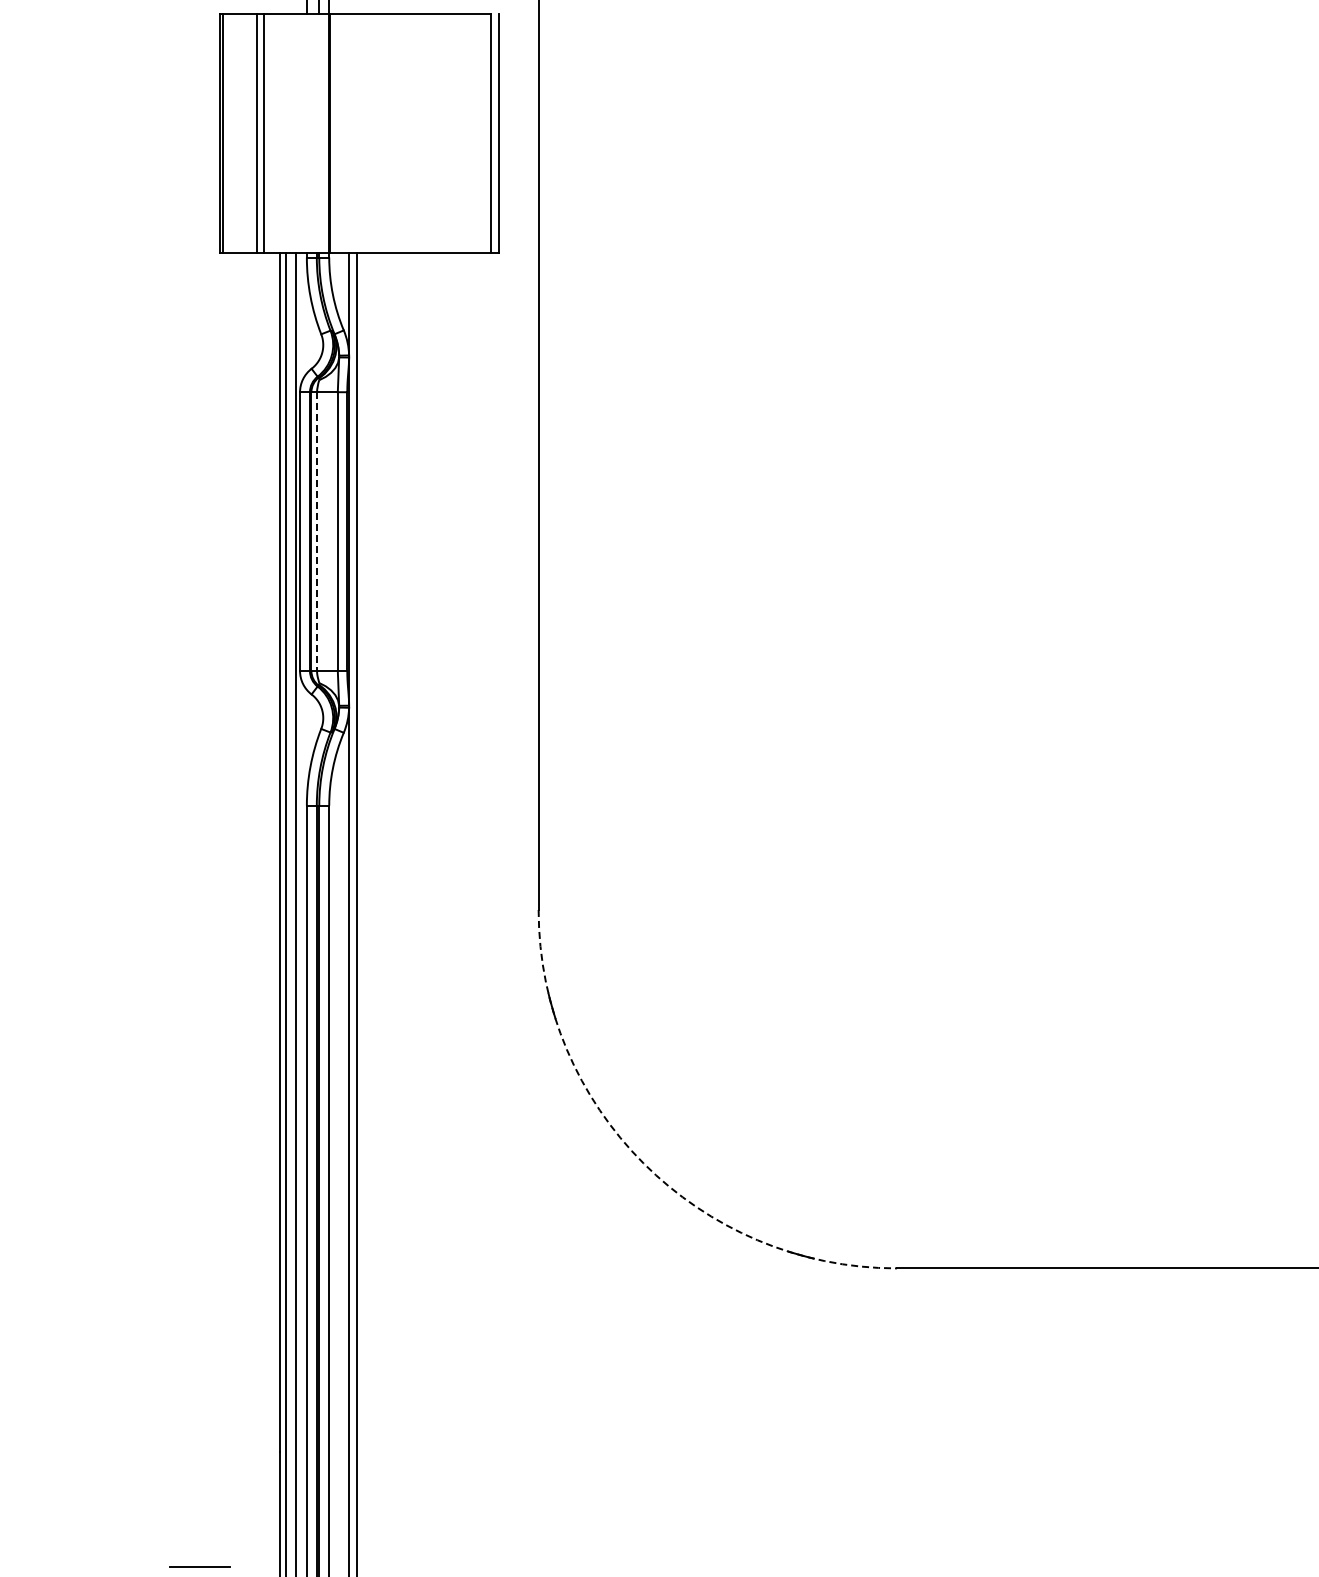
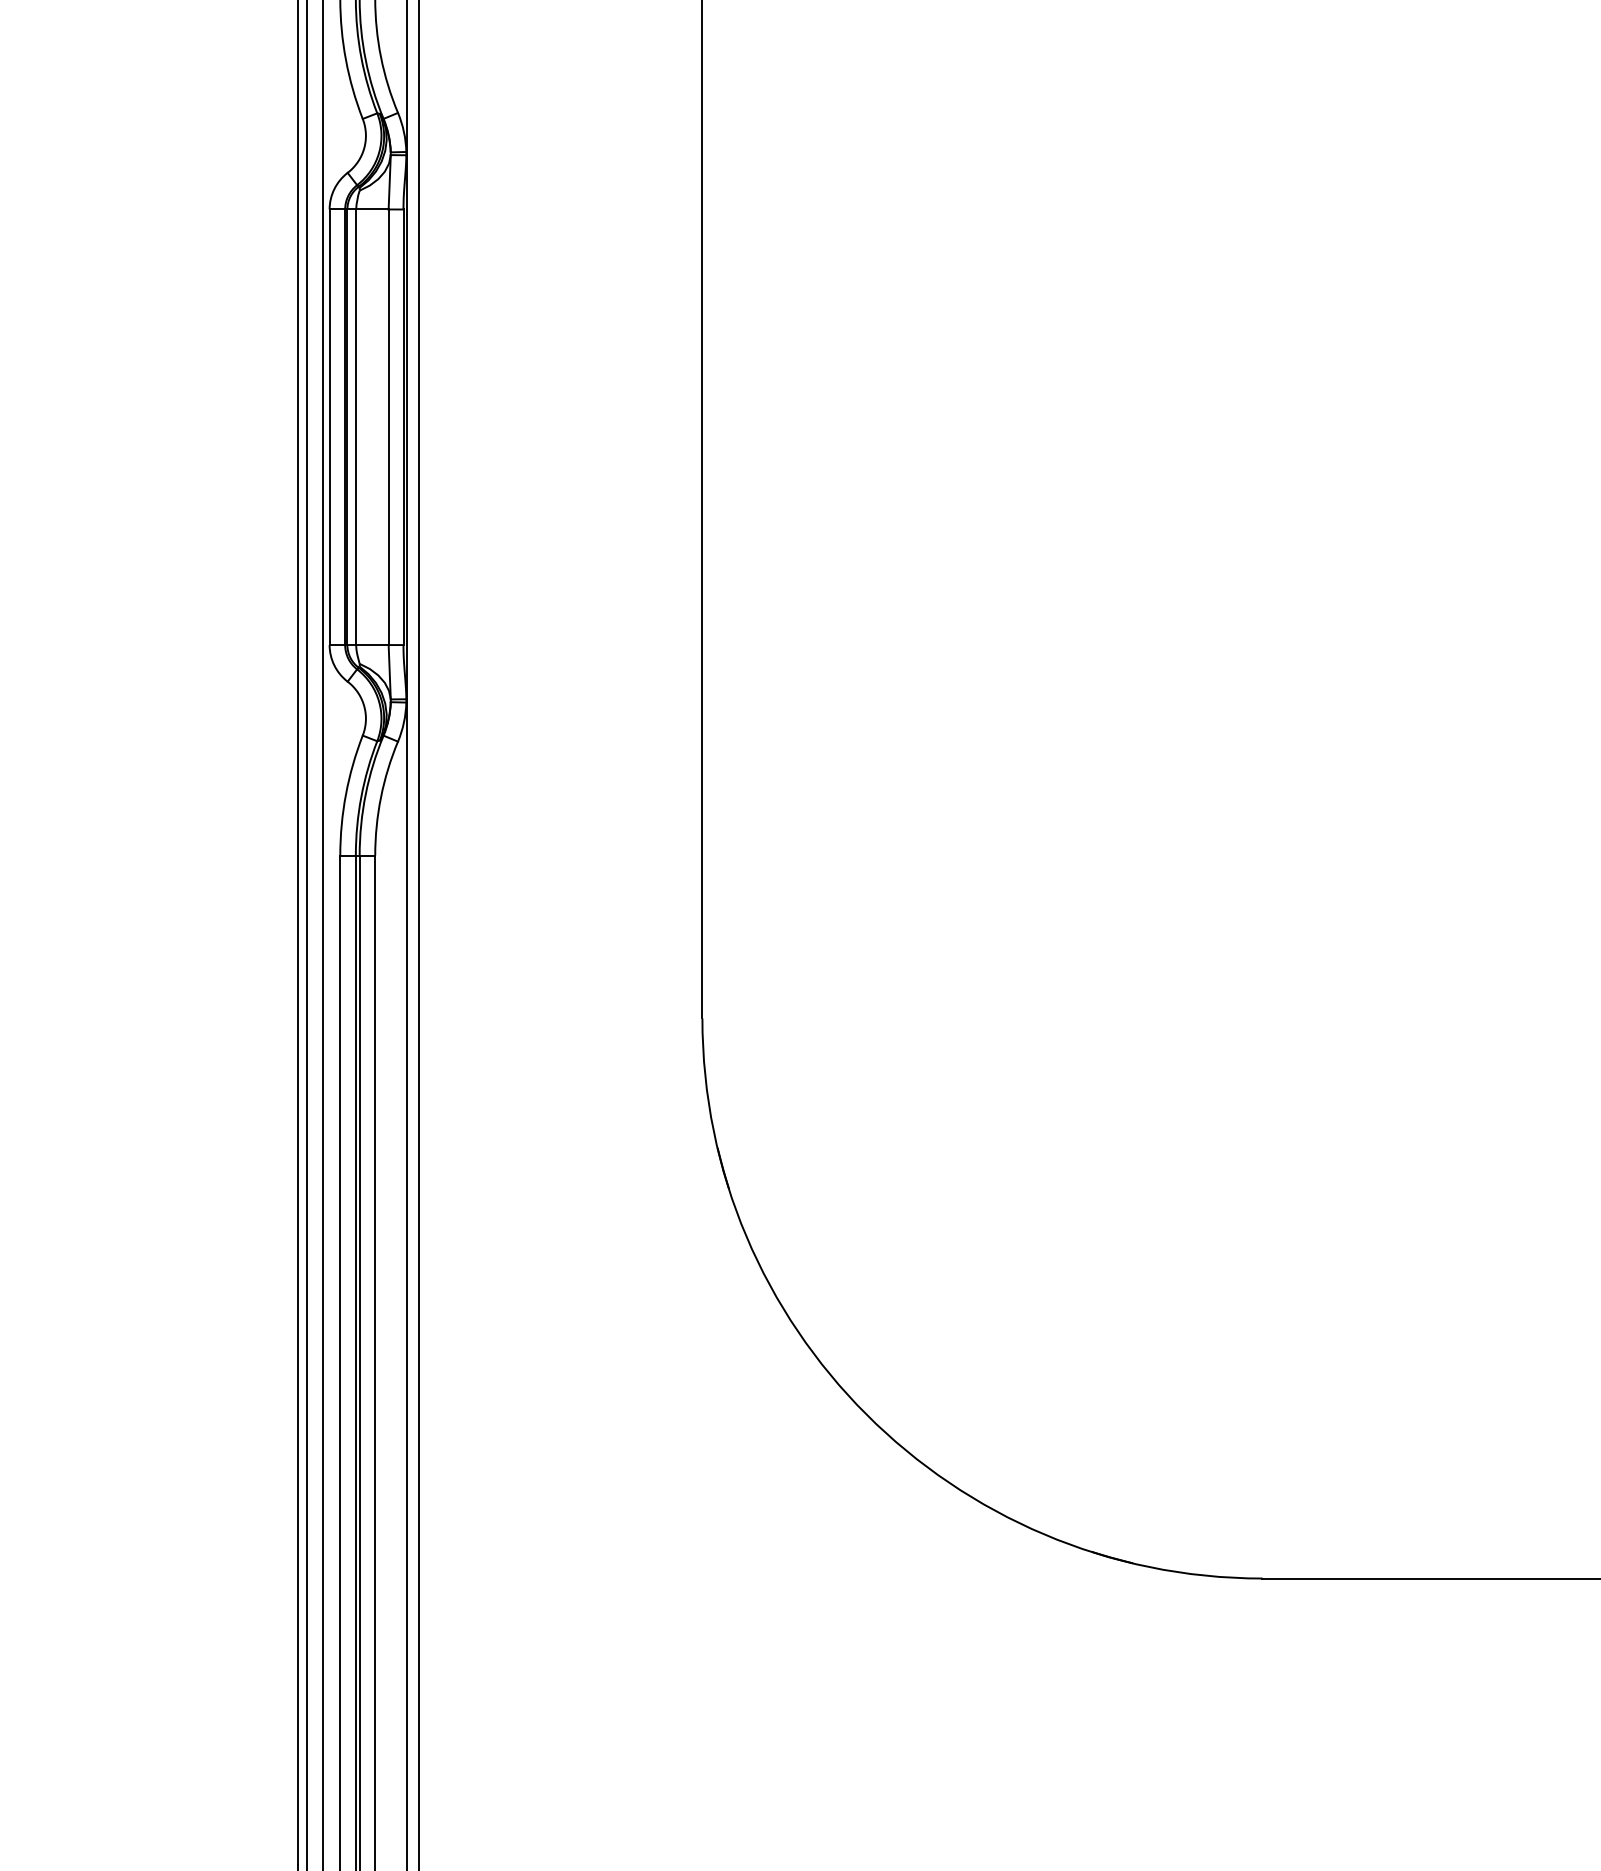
line: (317, 532) -> (356, 428), dashed -> solid
arc: (643, 1163) -> (866, 1414), dashed -> solid

